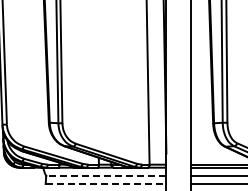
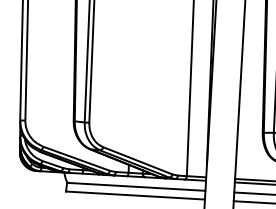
line: (105, 176) -> (135, 186), dashed -> solid
line: (106, 184) -> (135, 196), dashed -> solid

